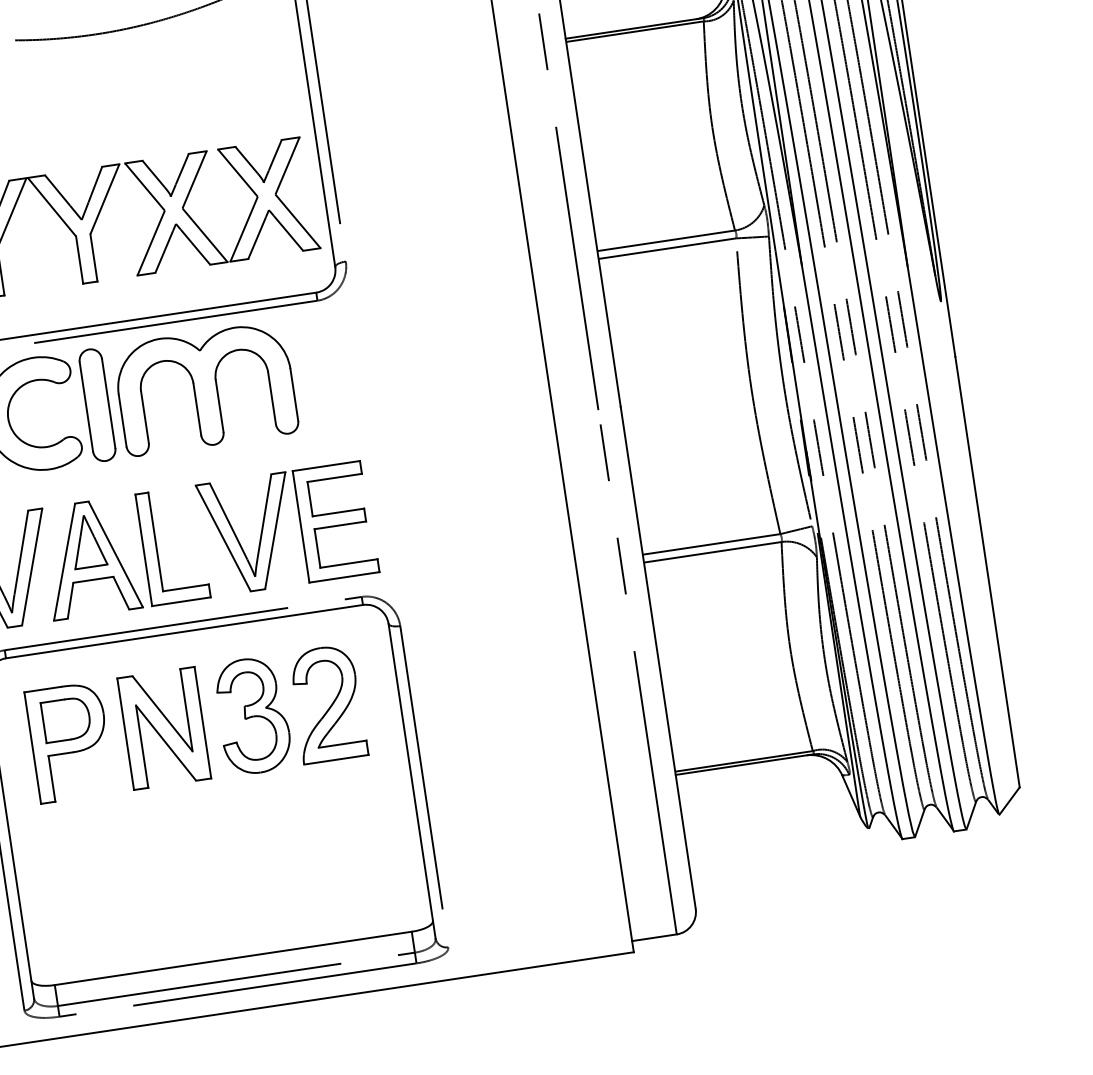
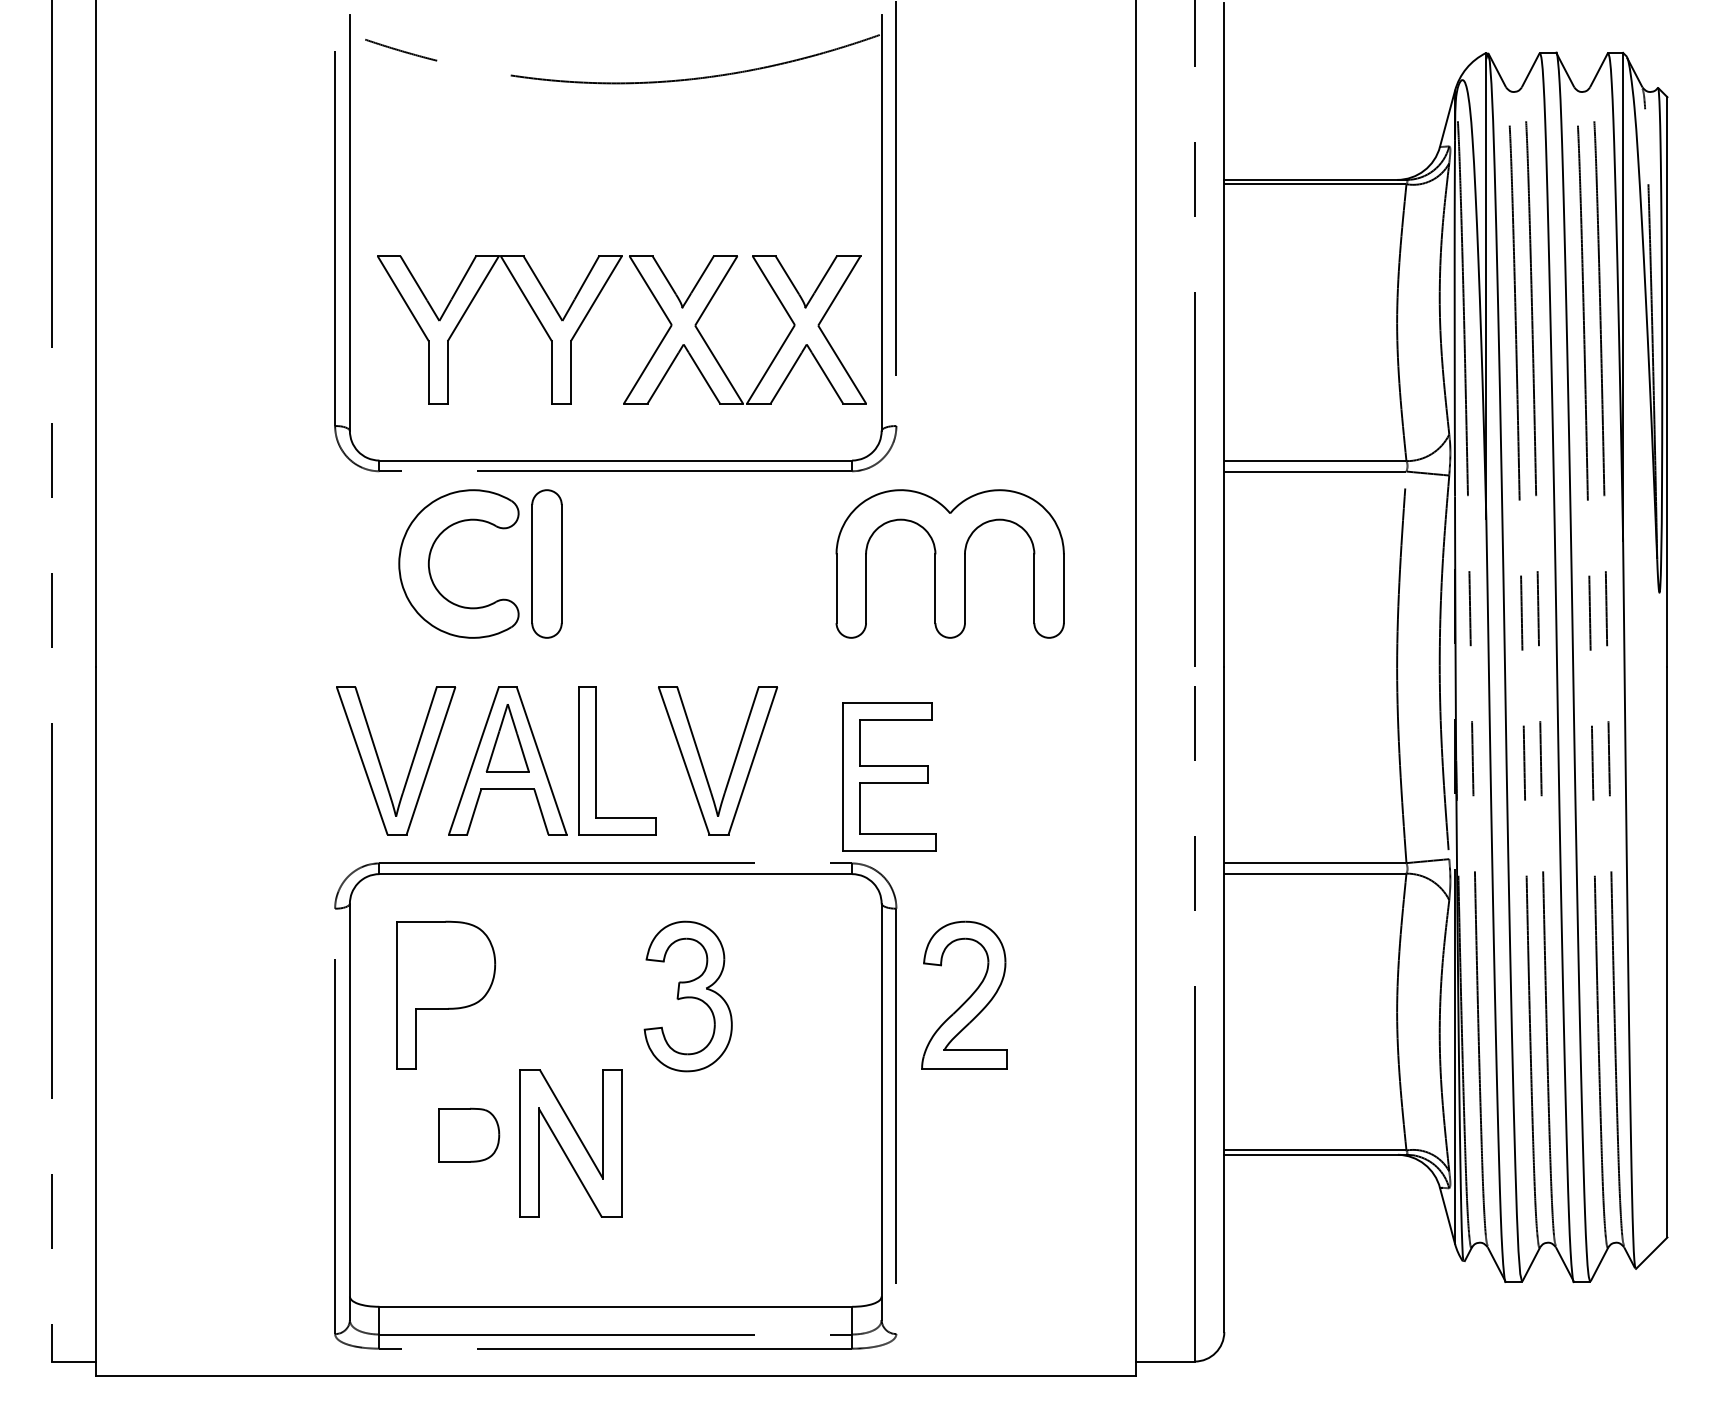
part: (205, 388) -> (949, 563), moved
part: (336, 521) -> (889, 776), moved
part: (327, 703) -> (964, 994), moved
part: (66, 719) -> (469, 1134), moved
part: (163, 728) -> (570, 1143), moved

